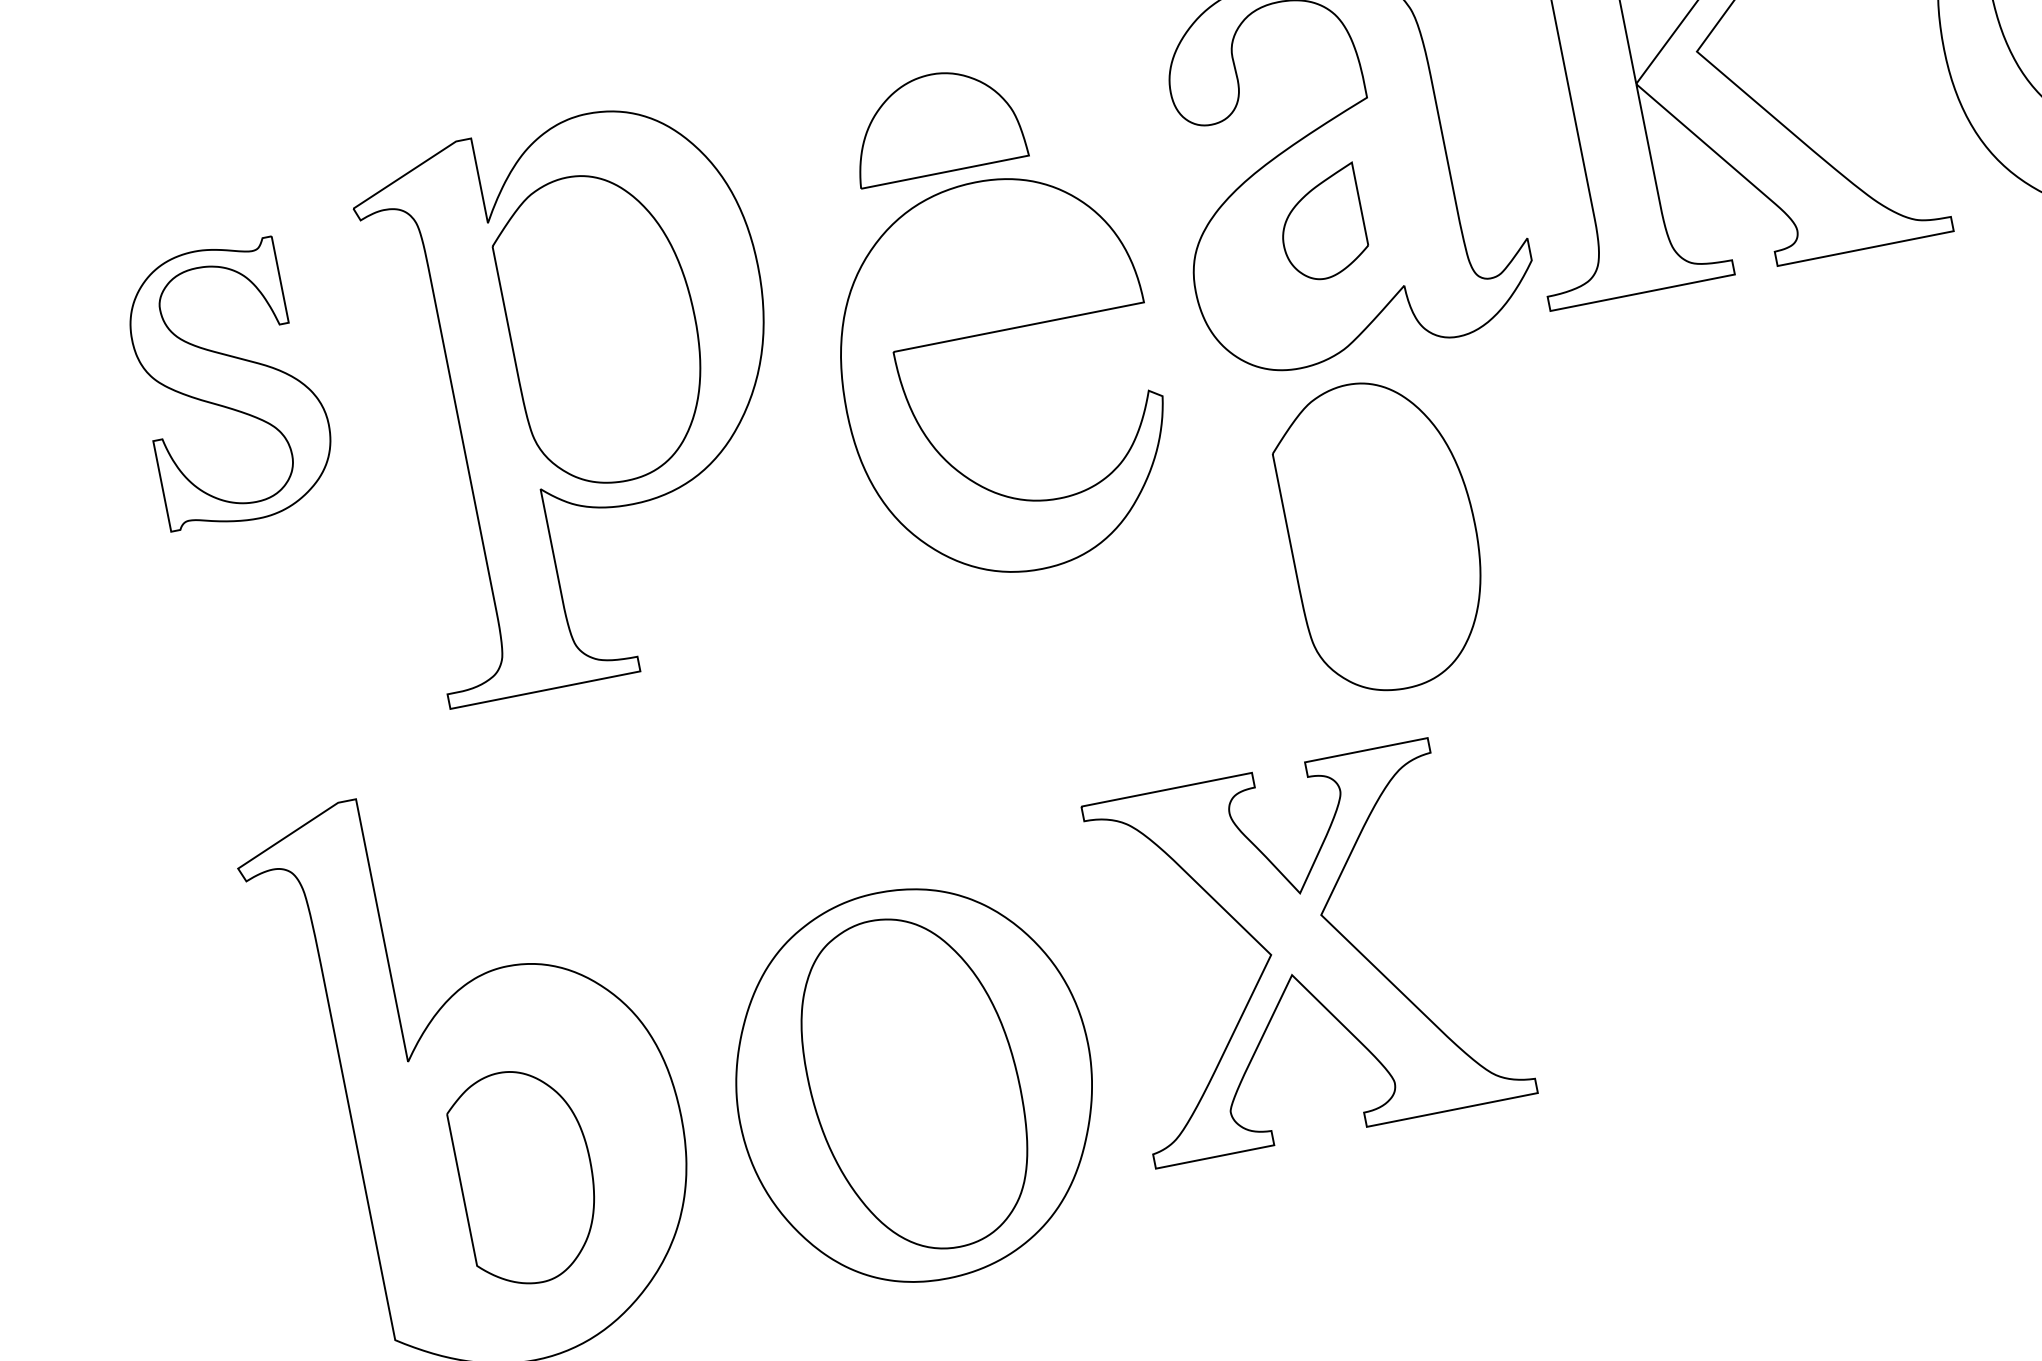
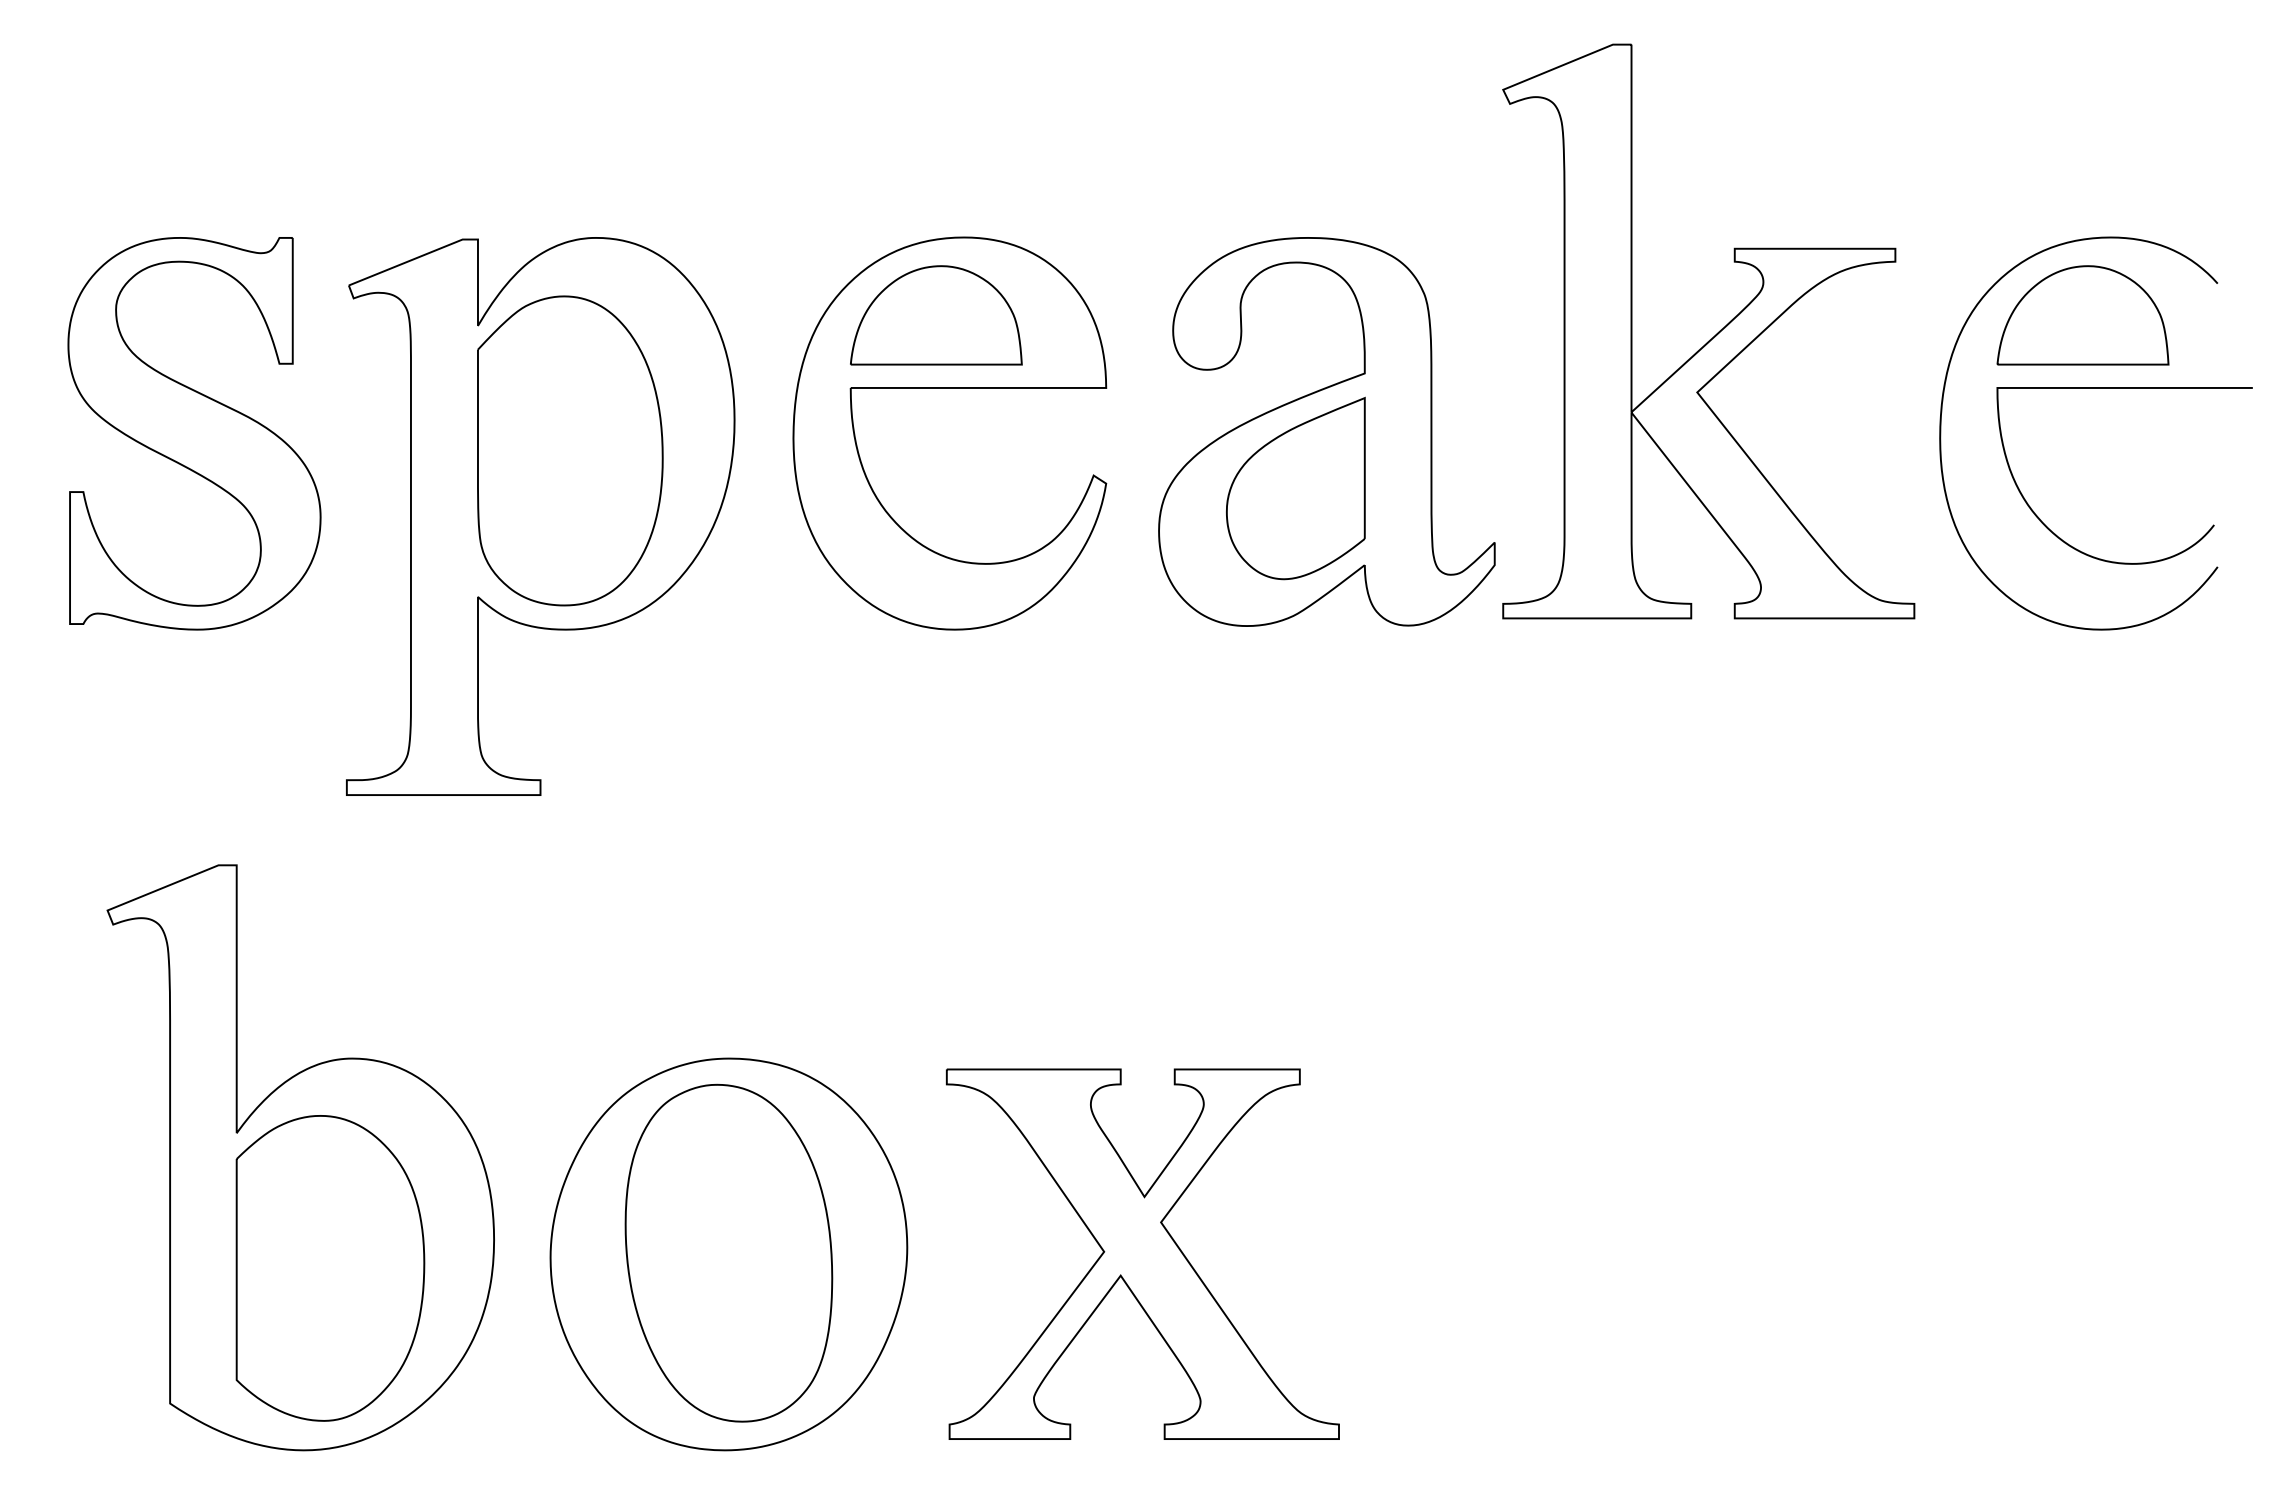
part: (1321, 223) -> (1295, 488), size x1.67
part: (990, 333) -> (949, 388), moved
part: (230, 383) -> (194, 433), size x1.43
part: (1383, 534) -> (1295, 805), removed
part: (1309, 949) -> (1142, 1253), moved
part: (526, 1176) -> (330, 1268), size x1.43

